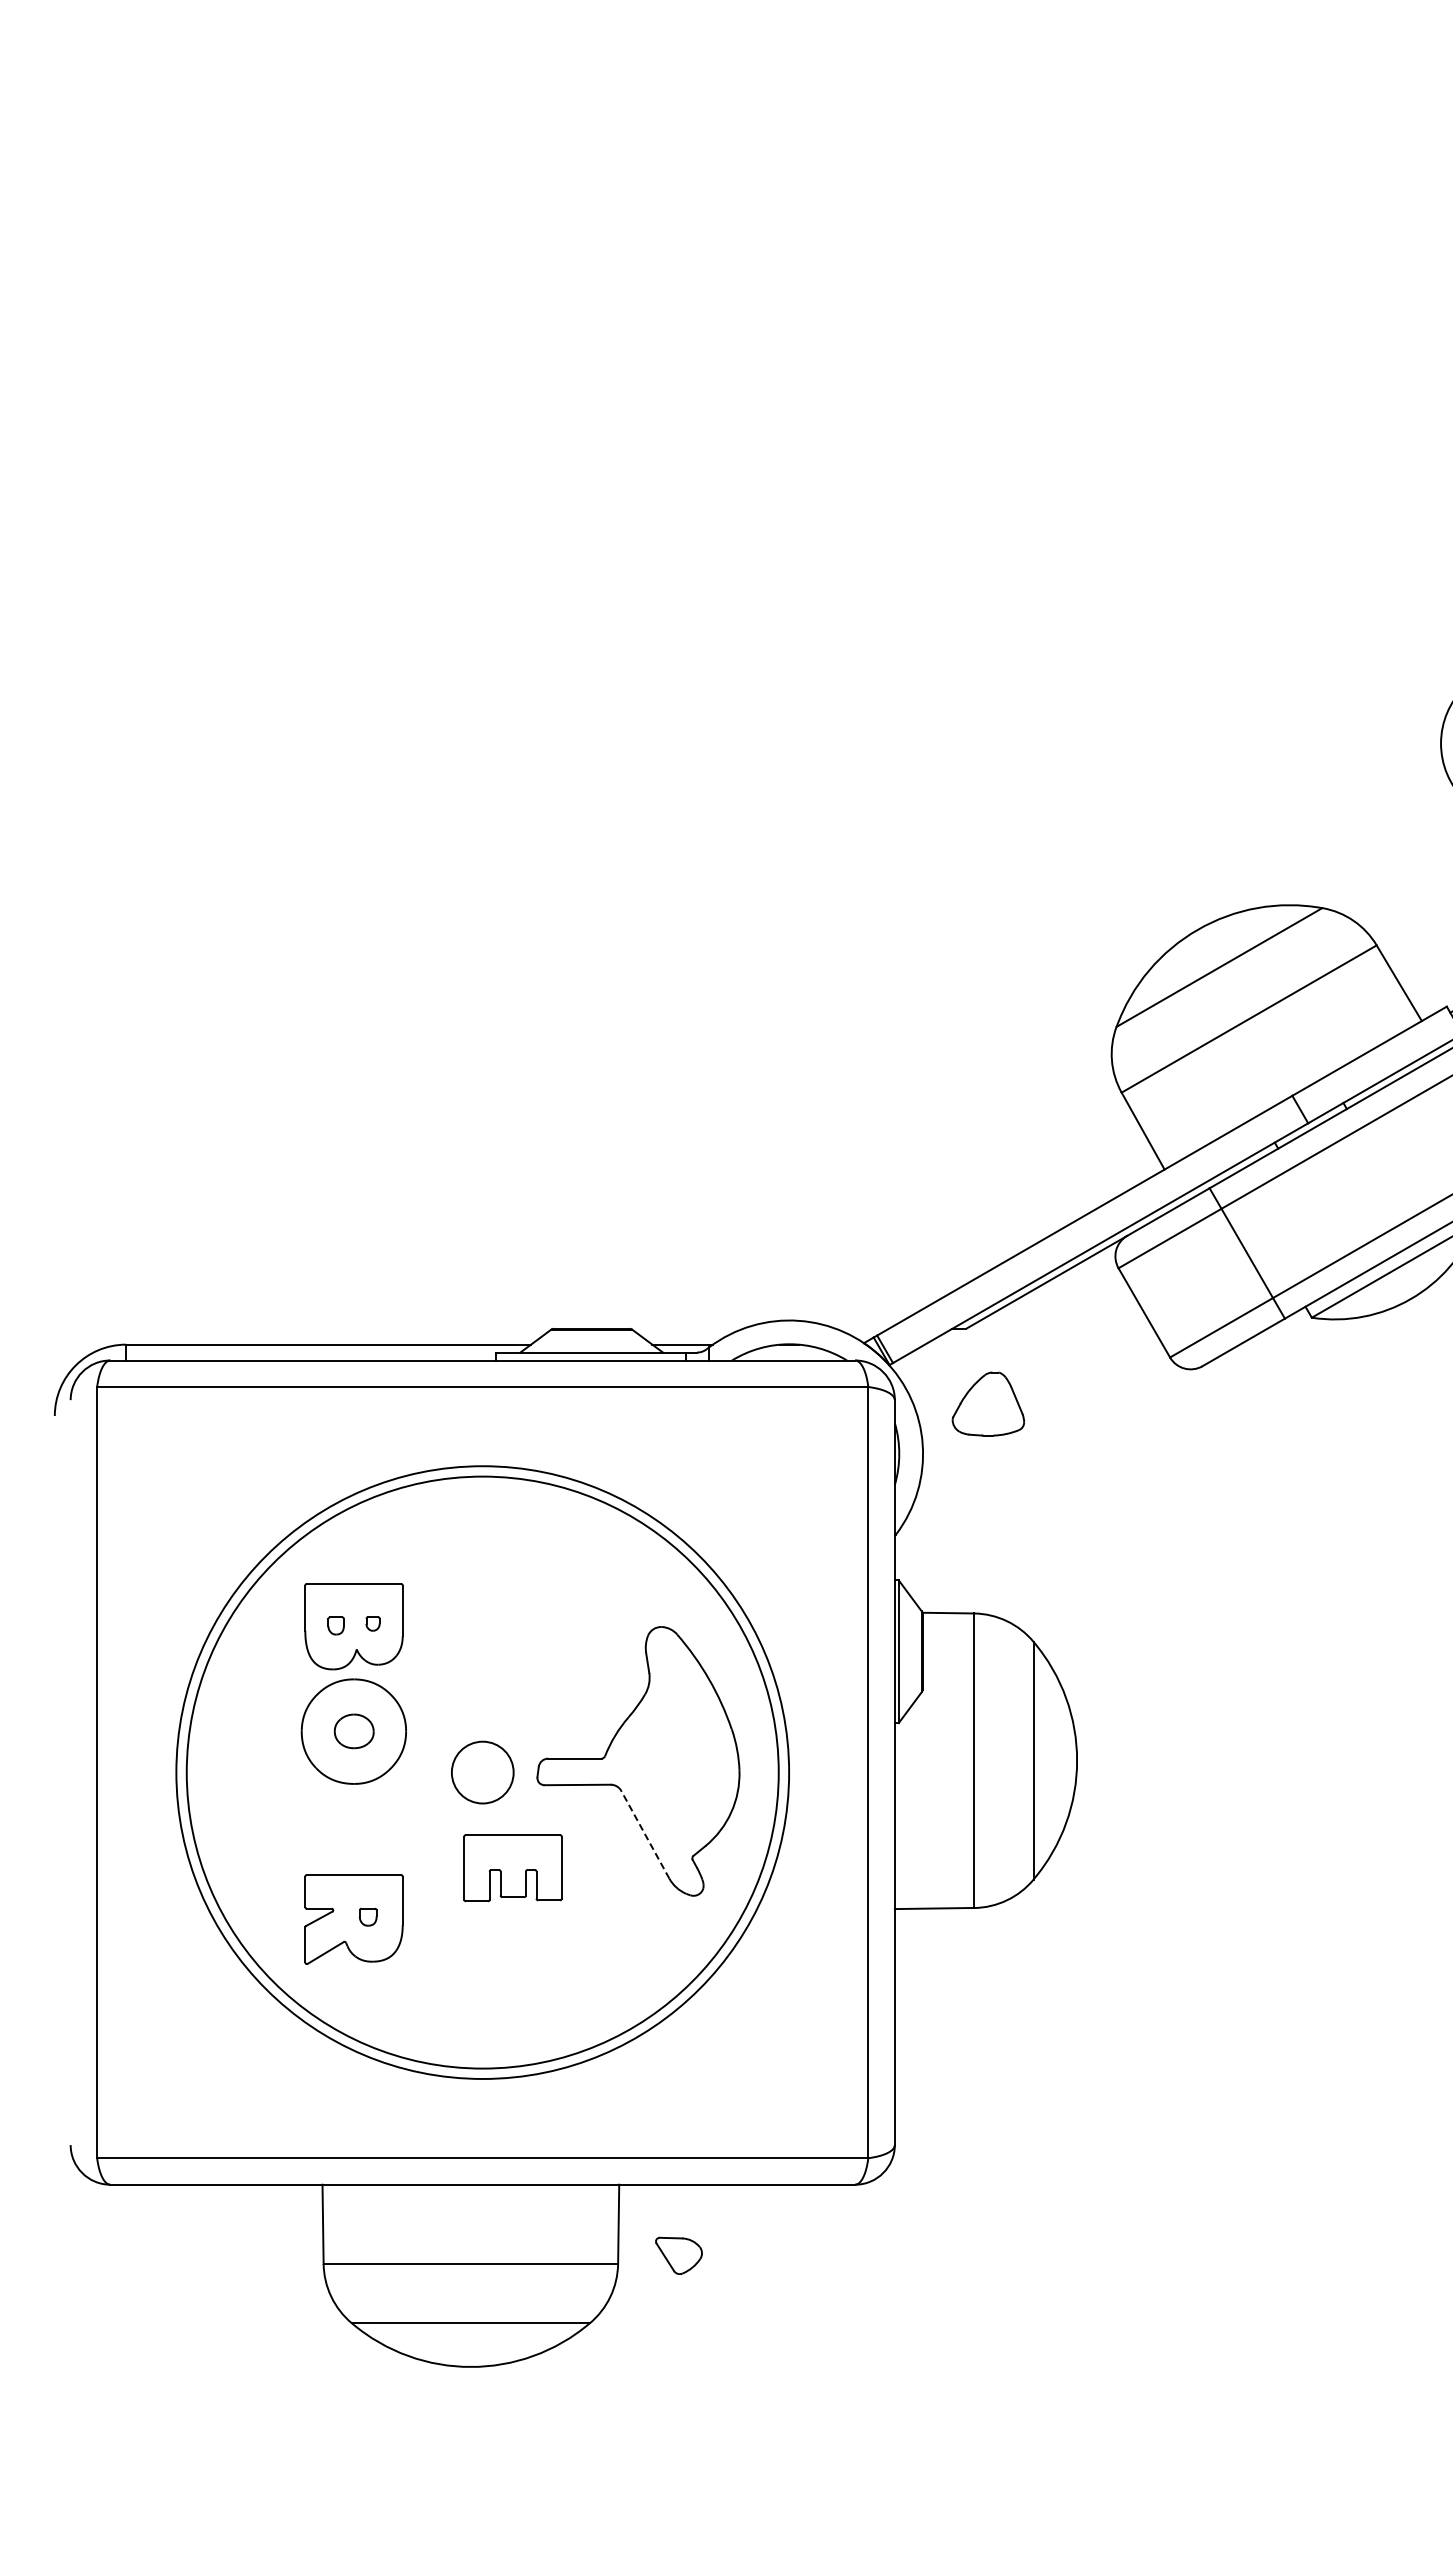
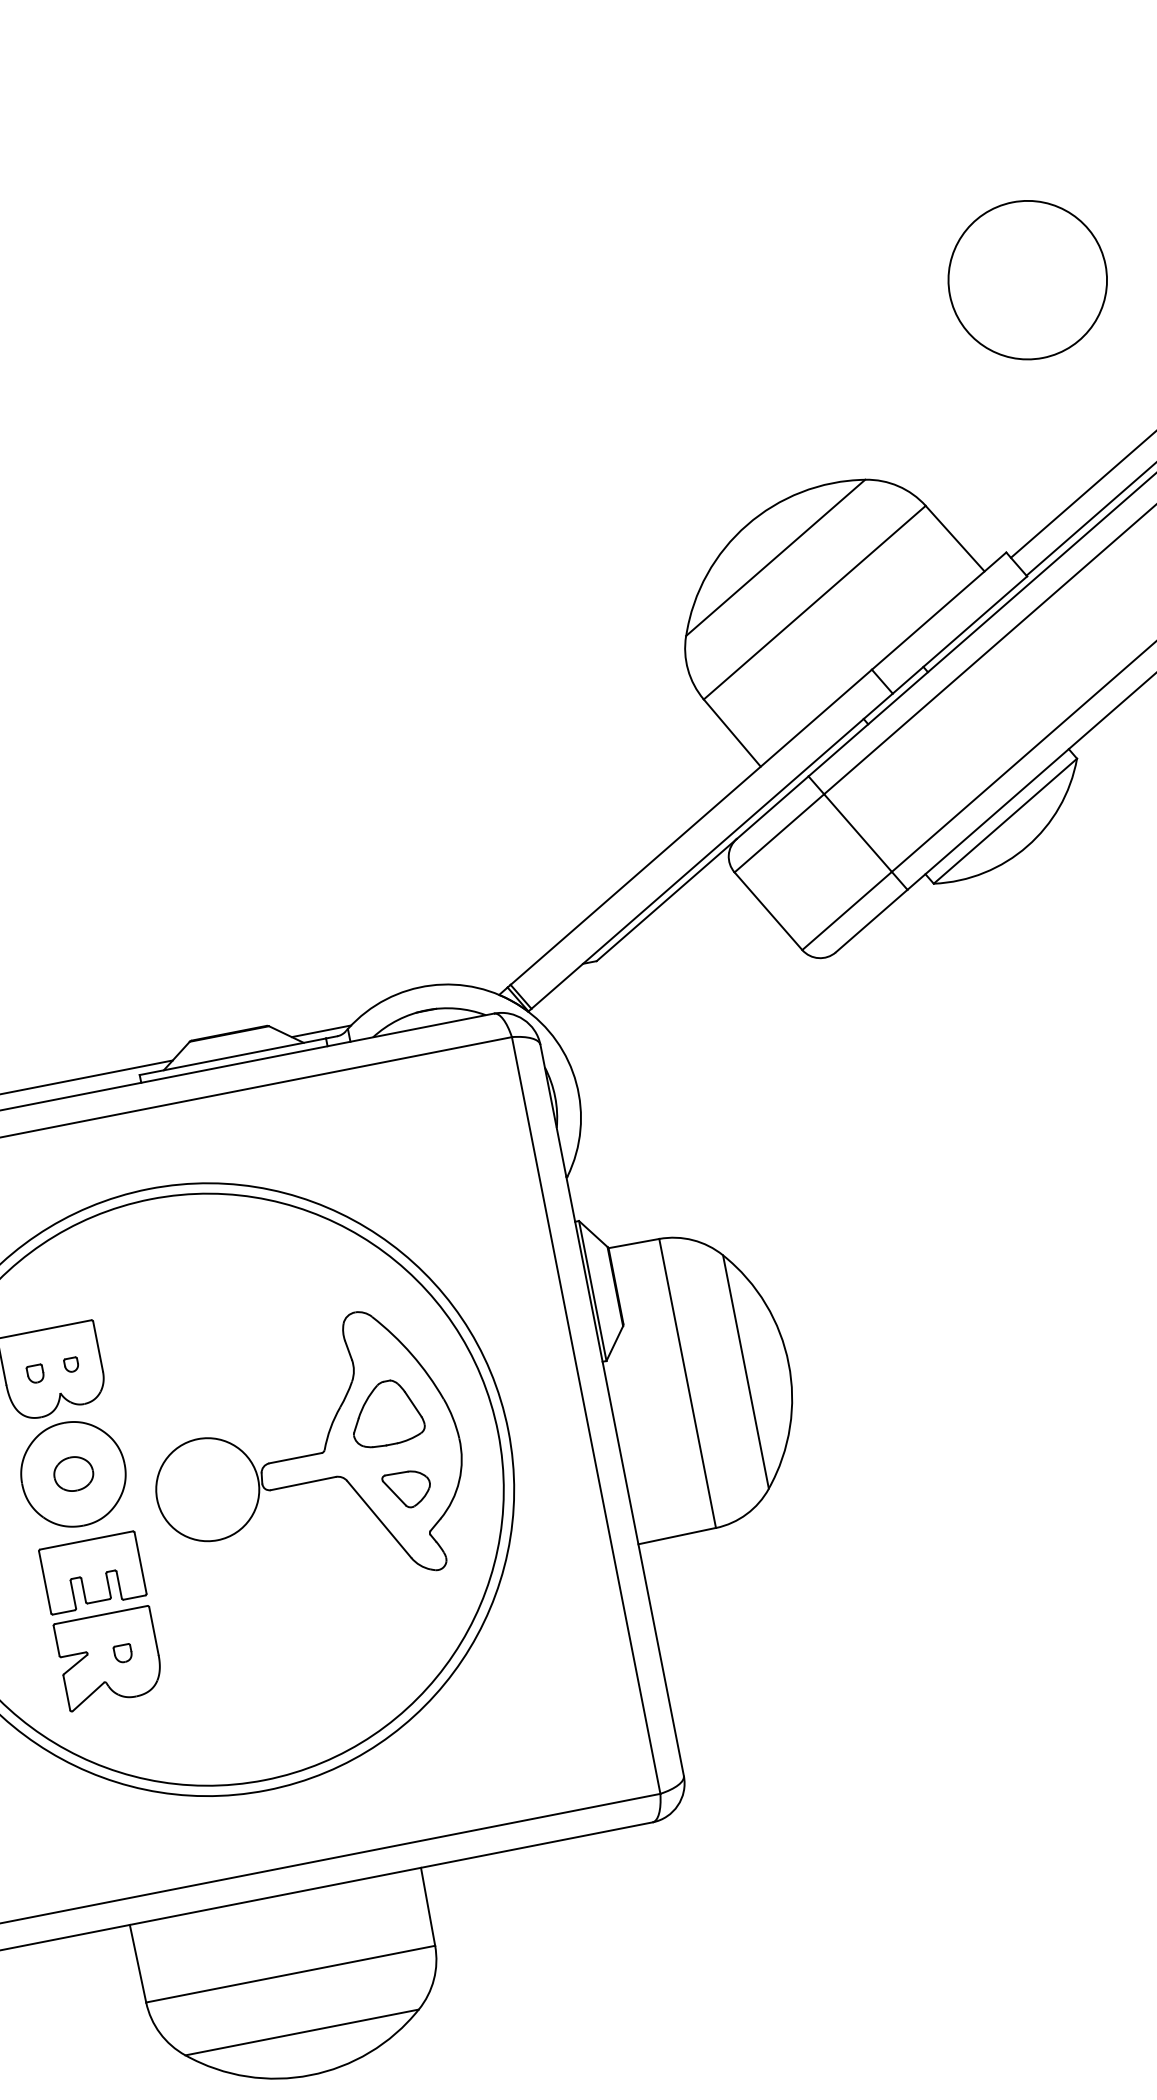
part: (987, 1403) -> (385, 1413), moved
circle: (482, 1772) -> (207, 1489), size x1.67
line: (645, 1834) -> (379, 1519), dashed -> solid
part: (512, 1868) -> (92, 1573), moved
part: (678, 2255) -> (407, 1489), moved

